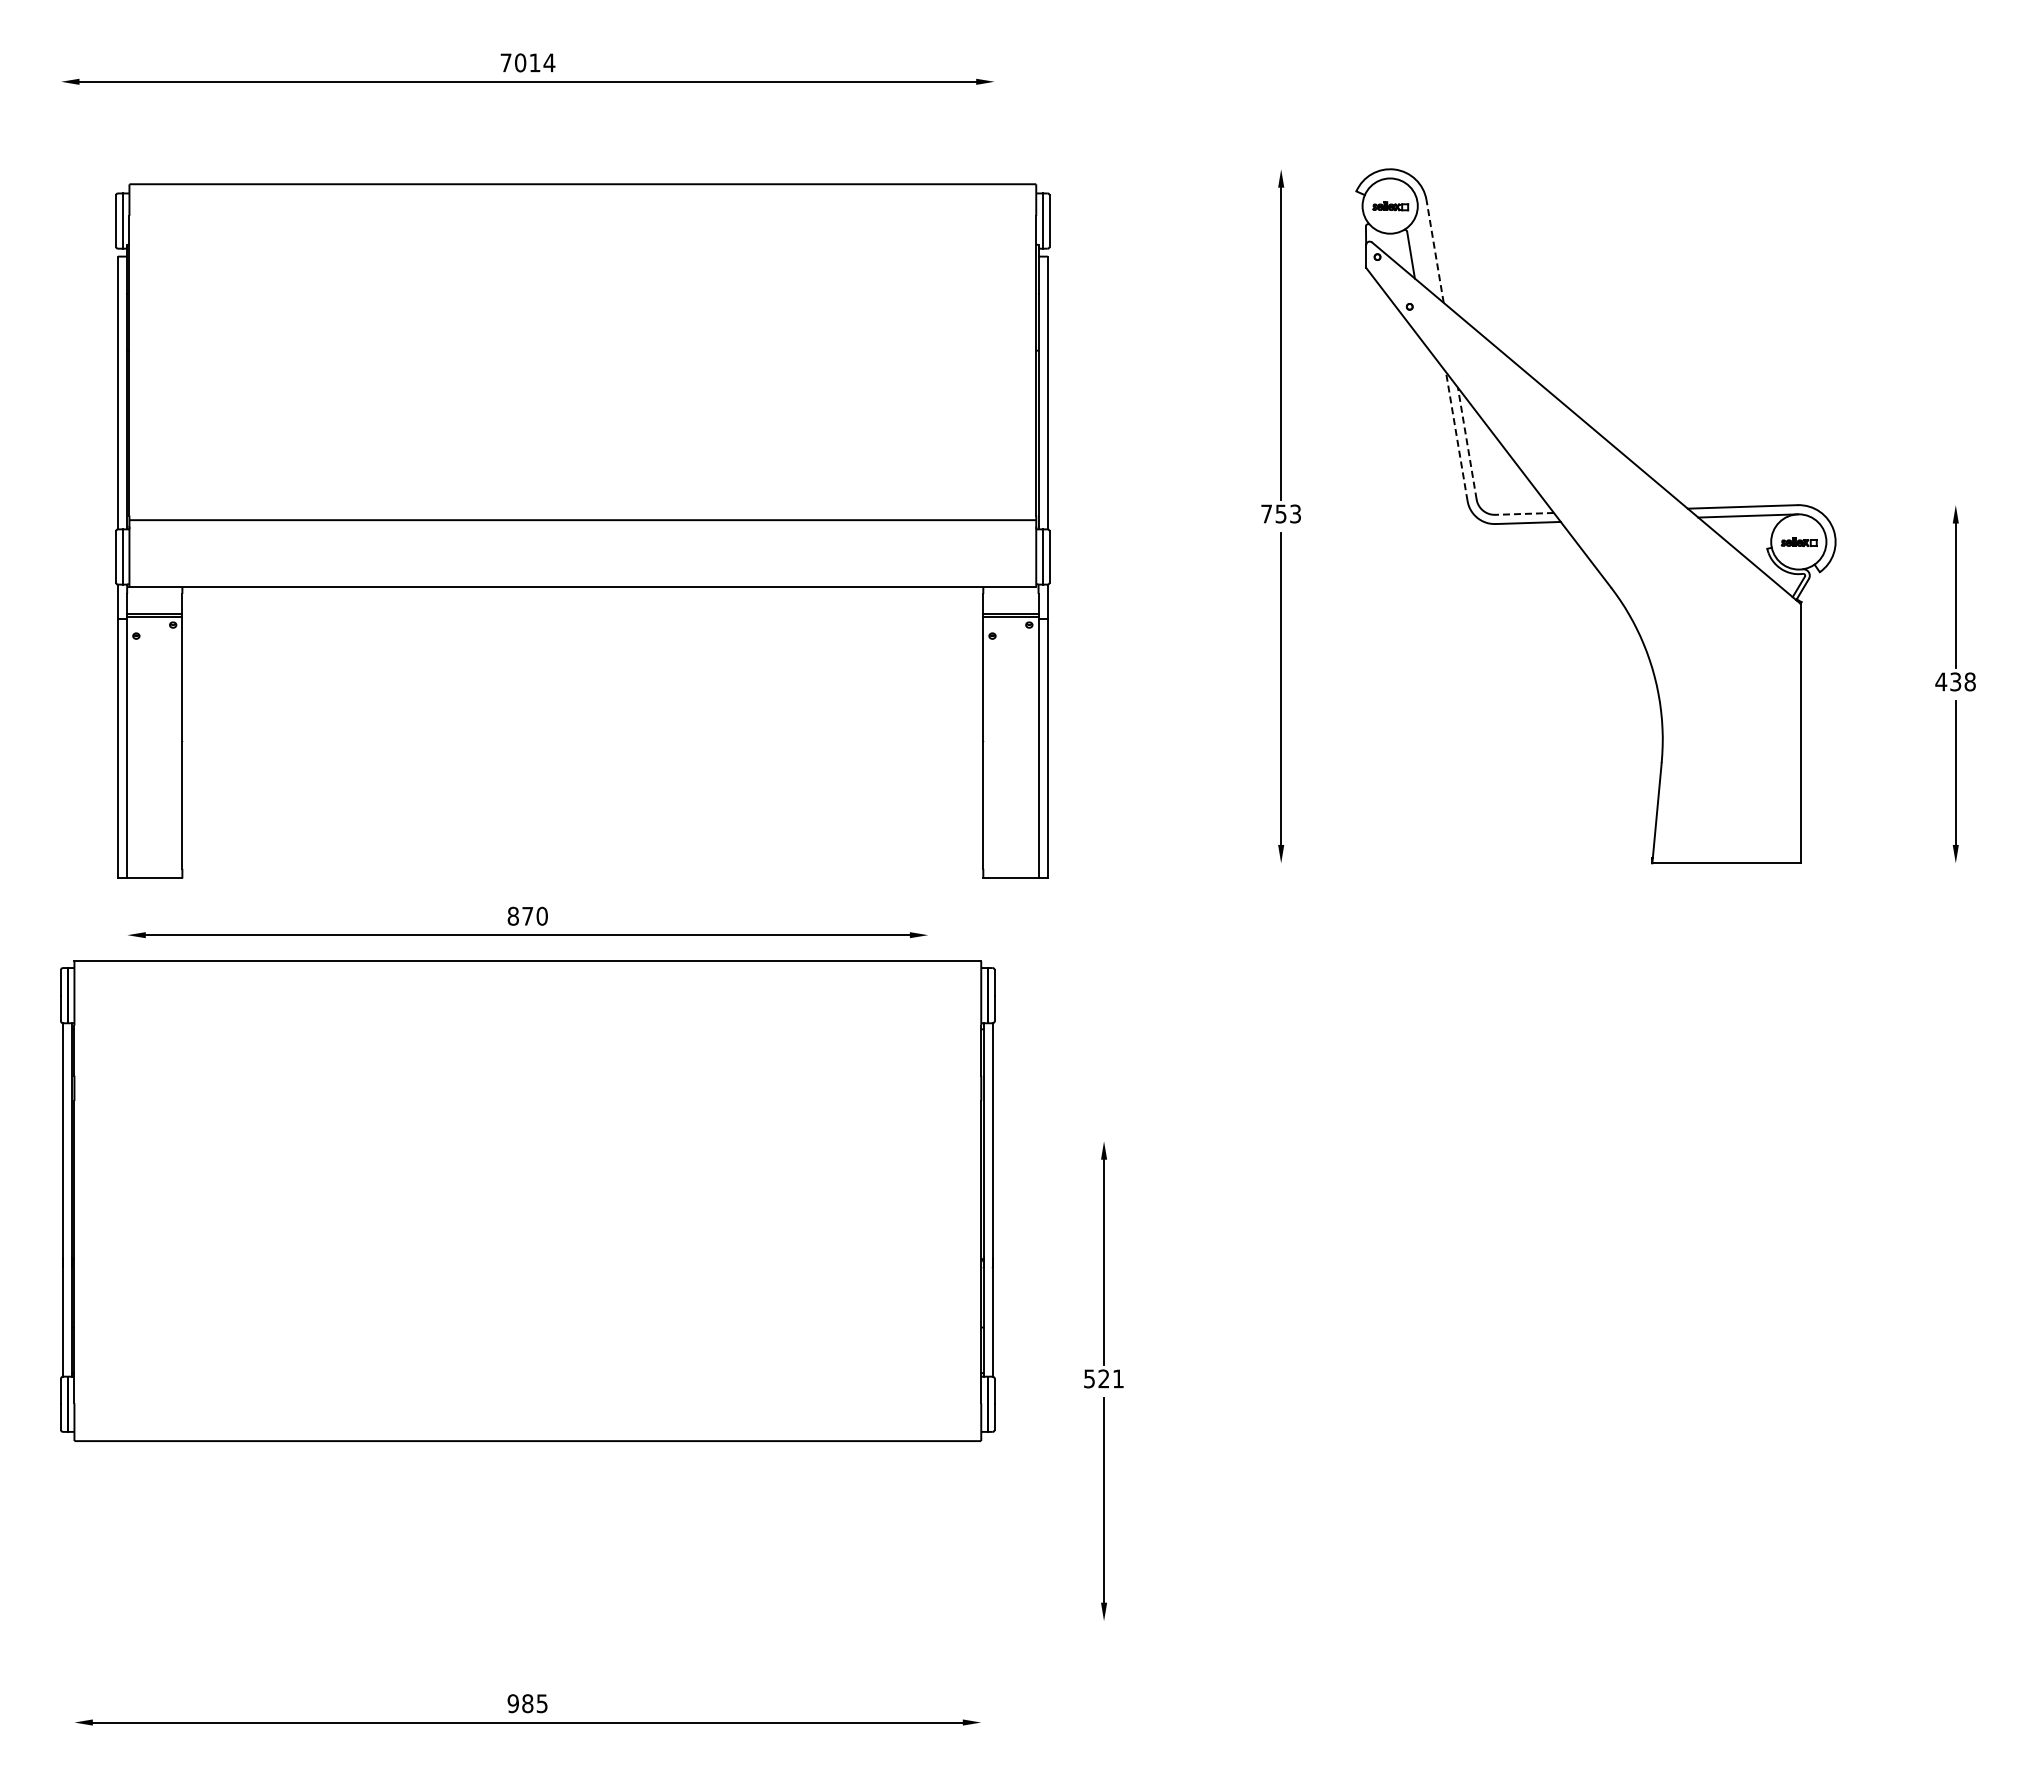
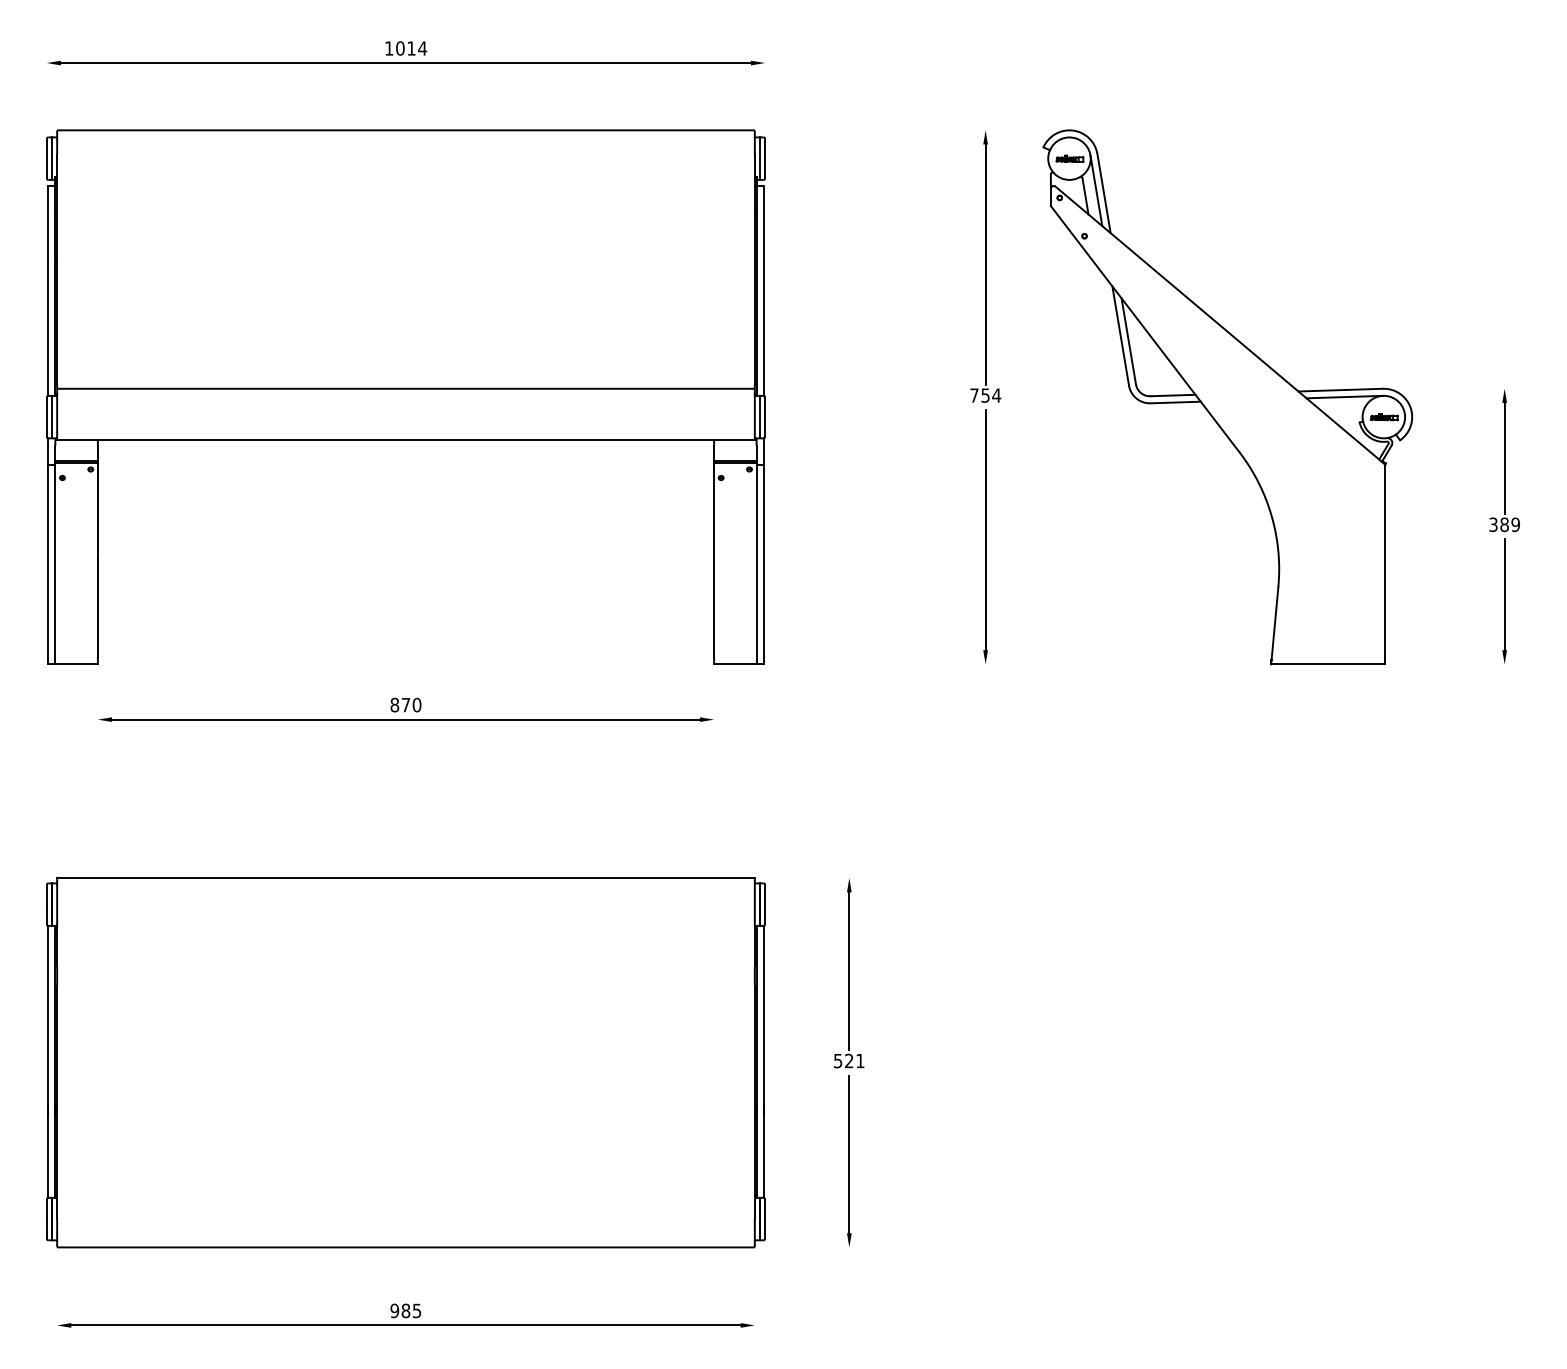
text: (505, 62) -> (388, 48), 7014 -> 1014
line: (1424, 247) -> (1095, 190), added
line: (1435, 250) -> (1104, 192), dashed -> solid
line: (1456, 436) -> (1120, 335), dashed -> solid
line: (1467, 443) -> (1128, 341), dashed -> solid
text: (1295, 513) -> (996, 395), 753 -> 754
line: (1524, 513) -> (1172, 395), dashed -> solid
part: (582, 530) -> (405, 396), moved
text: (1955, 681) -> (1504, 524), 438 -> 389
part: (527, 1200) -> (405, 1062), moved

